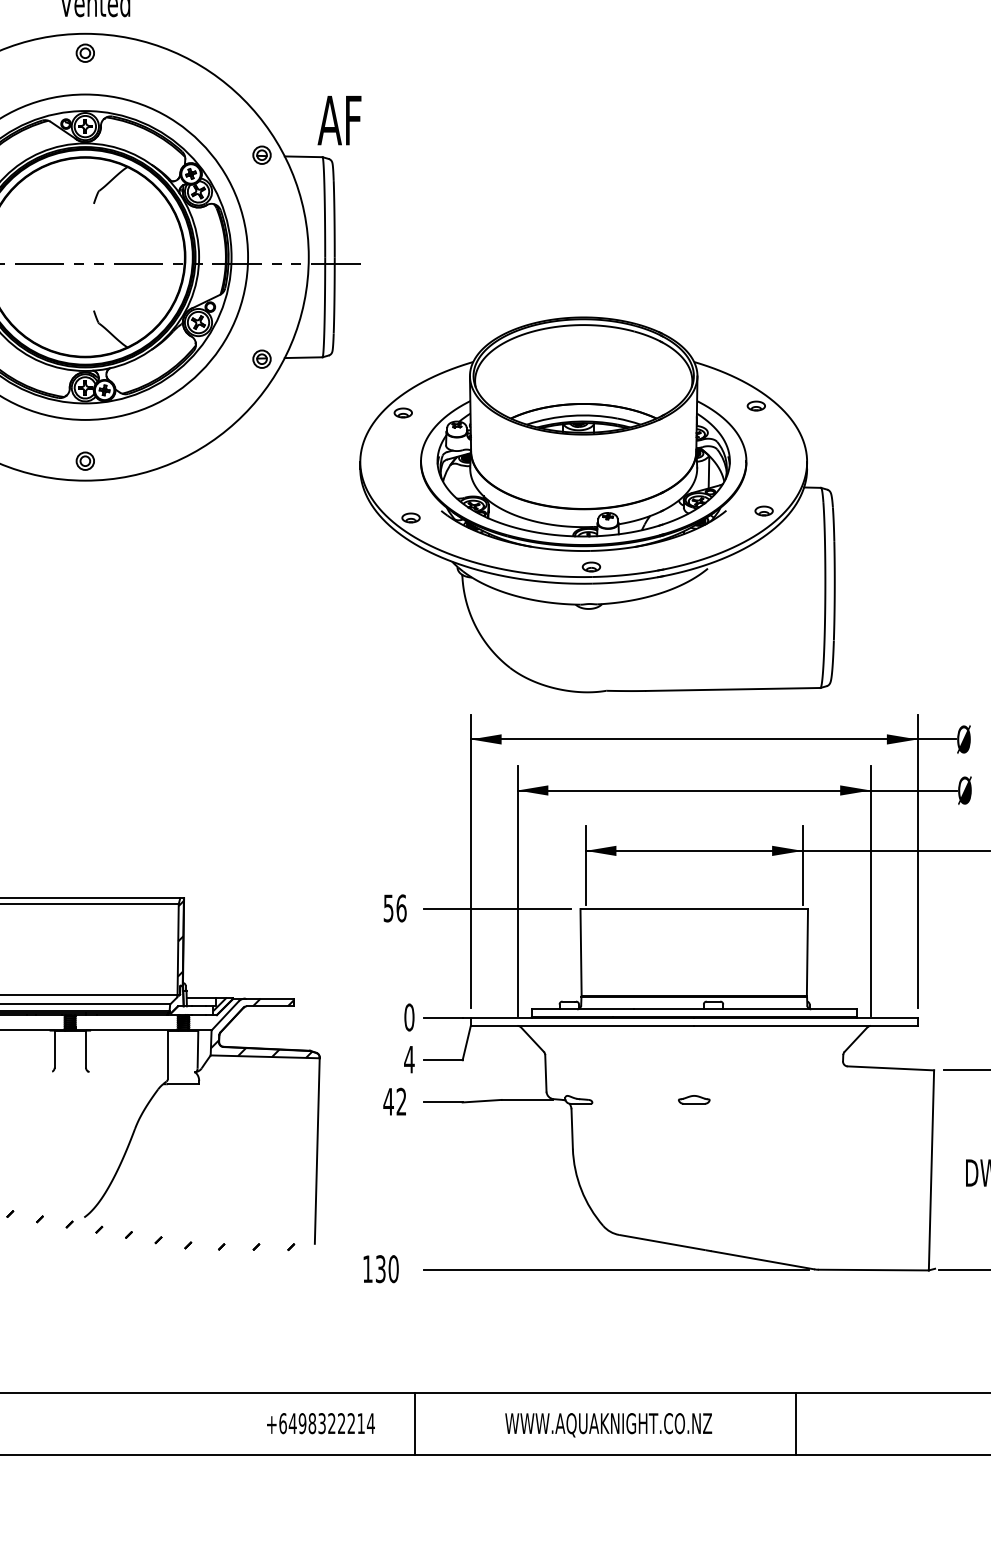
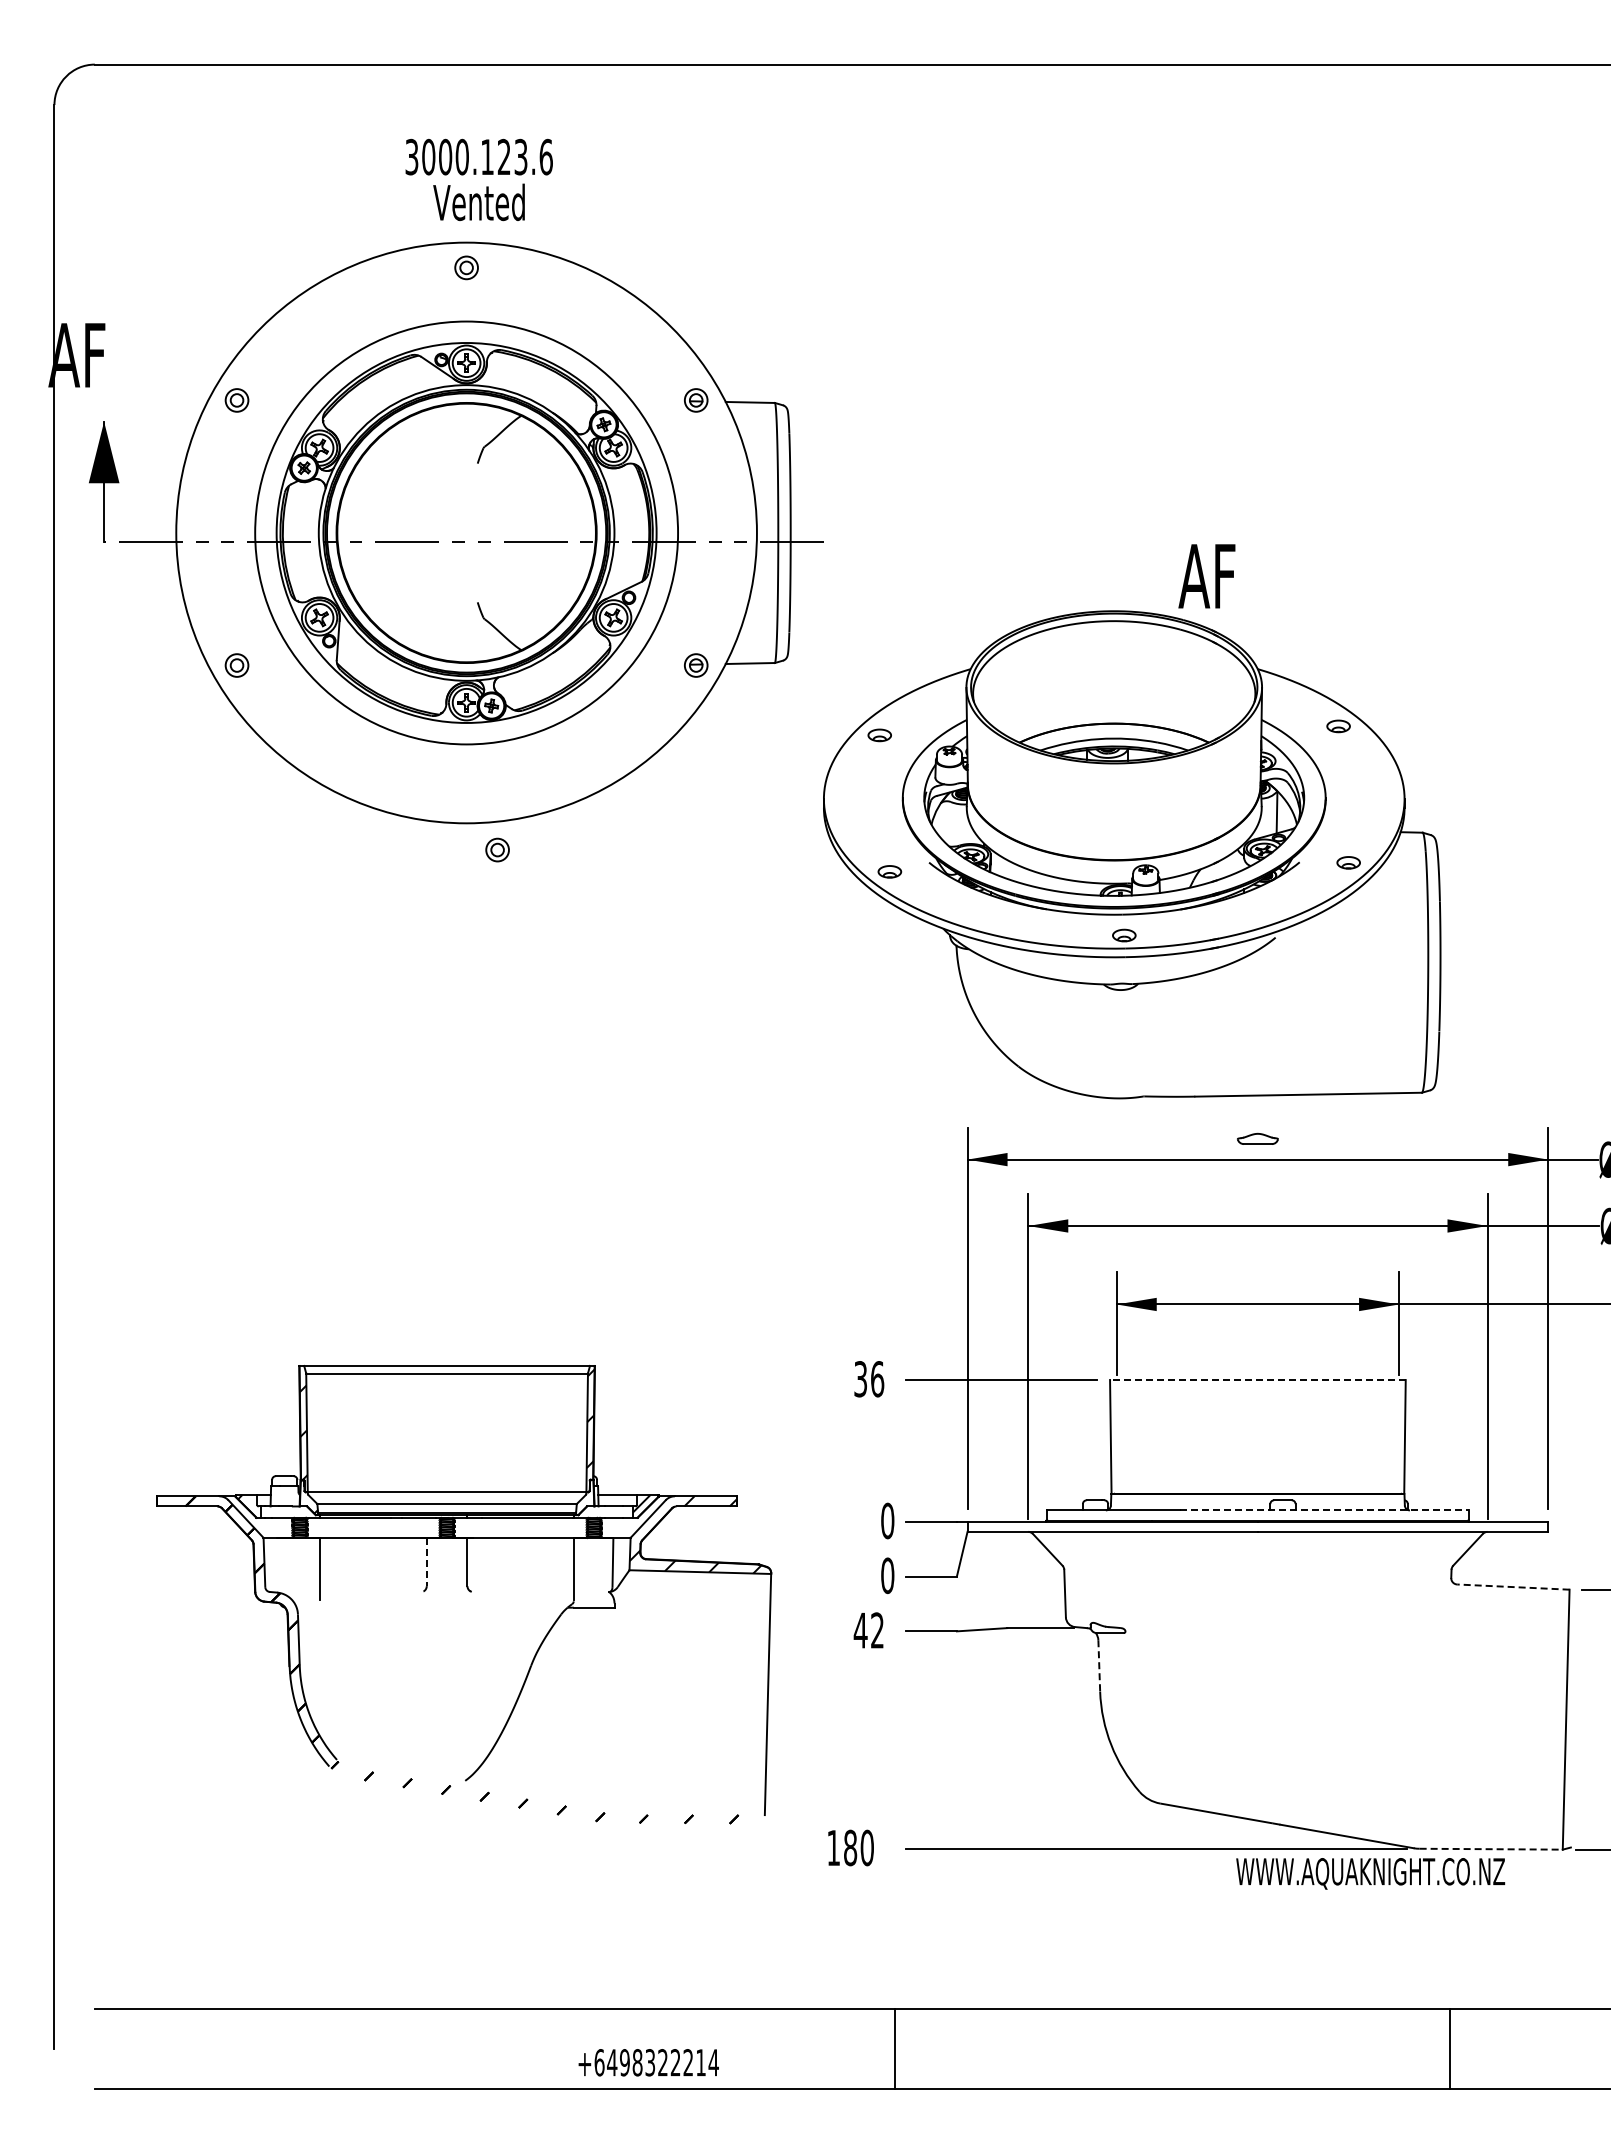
text: (339, 120) -> (1206, 576), moved
part: (85, 460) -> (497, 849), moved
text: (388, 907) -> (860, 1378), 56 -> 36
line: (693, 909) -> (1257, 1380), solid -> dashed
line: (745, 1009) -> (1324, 1510), solid -> dashed
line: (54, 1049) -> (426, 1562), solid -> dashed
text: (409, 1059) -> (887, 1575), 4 -> 0
line: (890, 1068) -> (1512, 1587), solid -> dashed
part: (693, 1099) -> (1257, 1138), moved
line: (572, 1128) -> (1099, 1665), solid -> dashed
text: (380, 1268) -> (850, 1847), 130 -> 180
line: (874, 1270) -> (1491, 1849), solid -> dashed
text: (320, 1423) -> (648, 2062), moved
line: (796, 1423) -> (1450, 2048), moved
text: (608, 1424) -> (1370, 1873), moved

